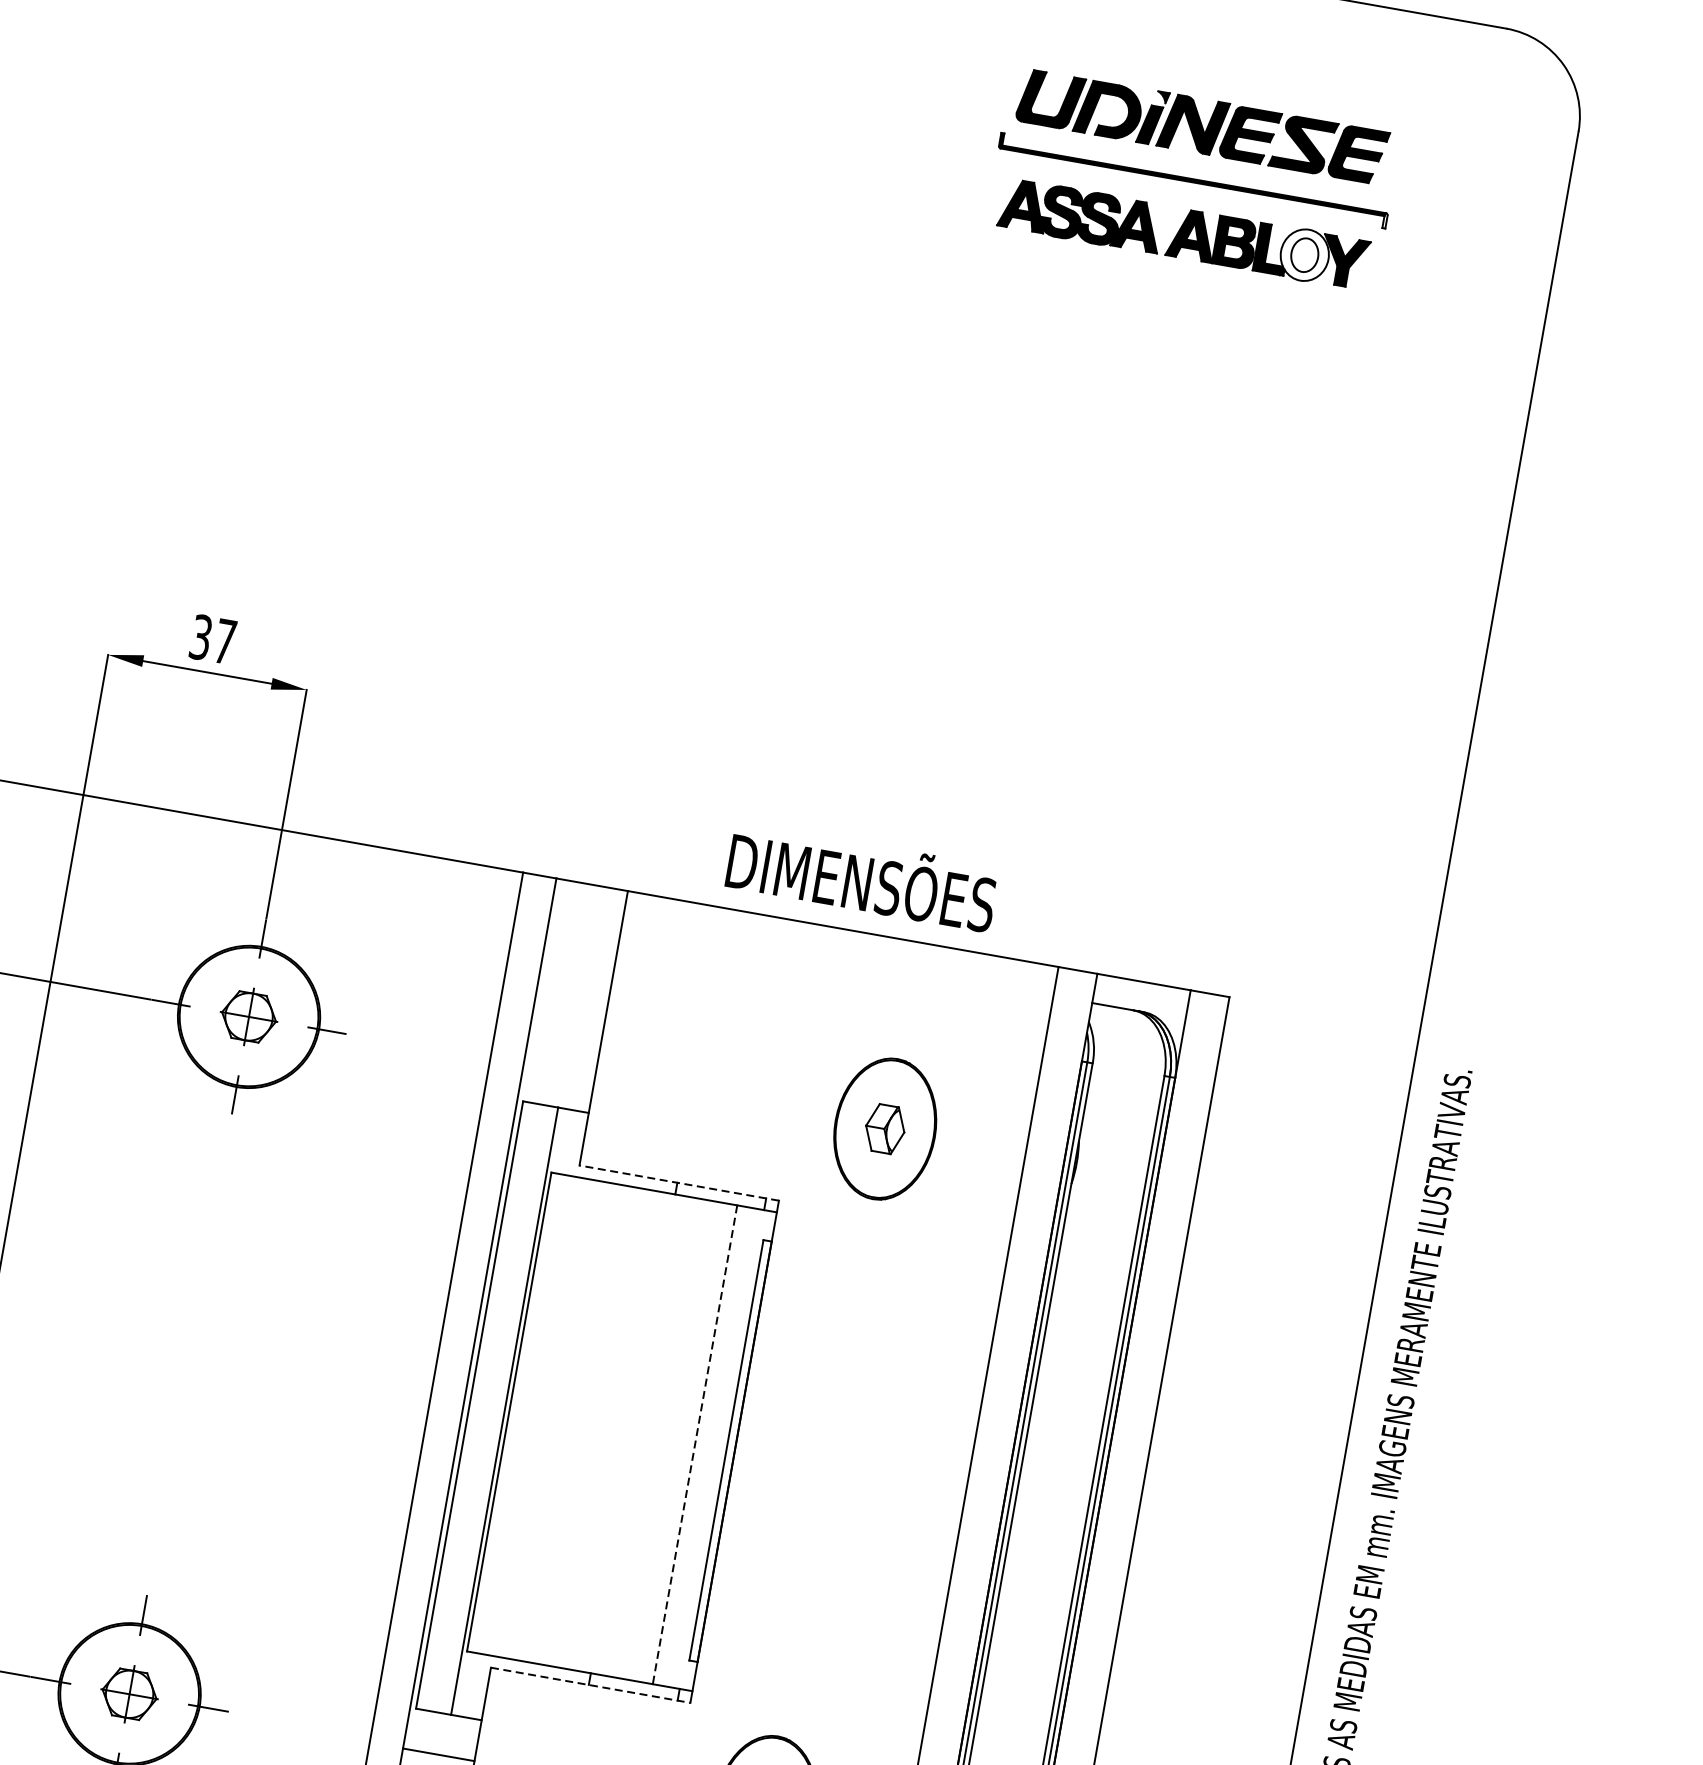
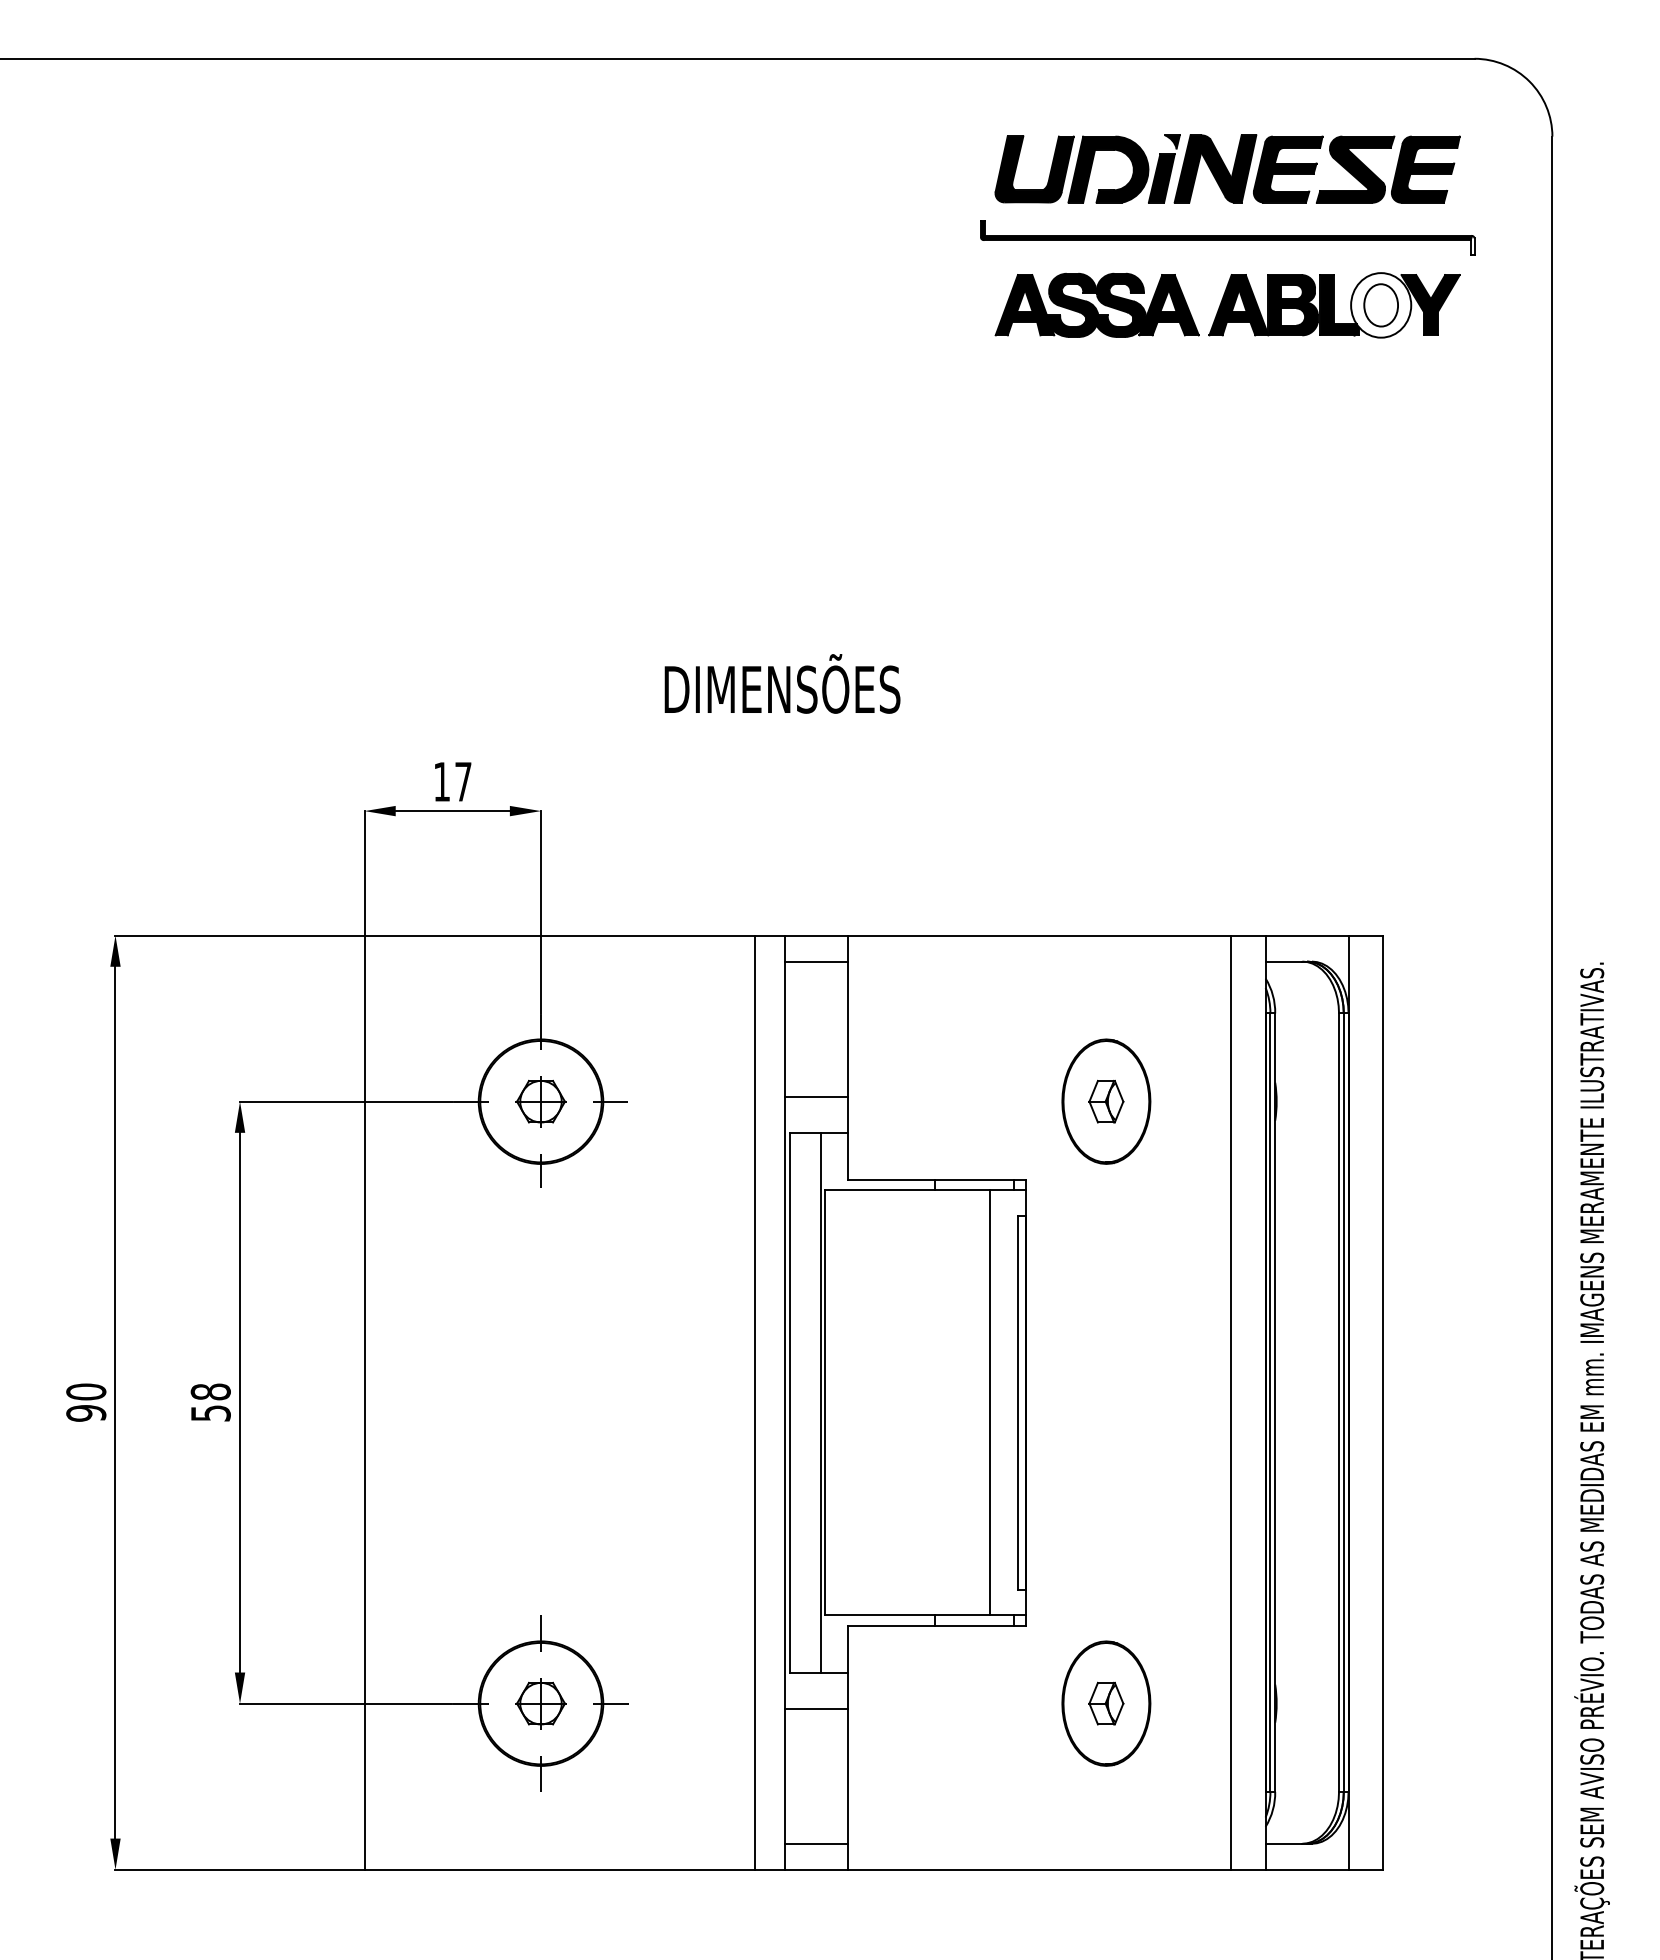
part: (1193, 179) -> (1227, 236), size x1.43
text: (201, 637) -> (442, 781), 37 -> 17
text: (862, 876) -> (782, 683), moved
line: (586, 913) -> (816, 961), added
line: (560, 1065) -> (816, 1096), added
line: (679, 1183) -> (937, 1179), dashed -> solid
line: (695, 1444) -> (990, 1402), dashed -> solid
line: (591, 1685) -> (937, 1625), dashed -> solid

